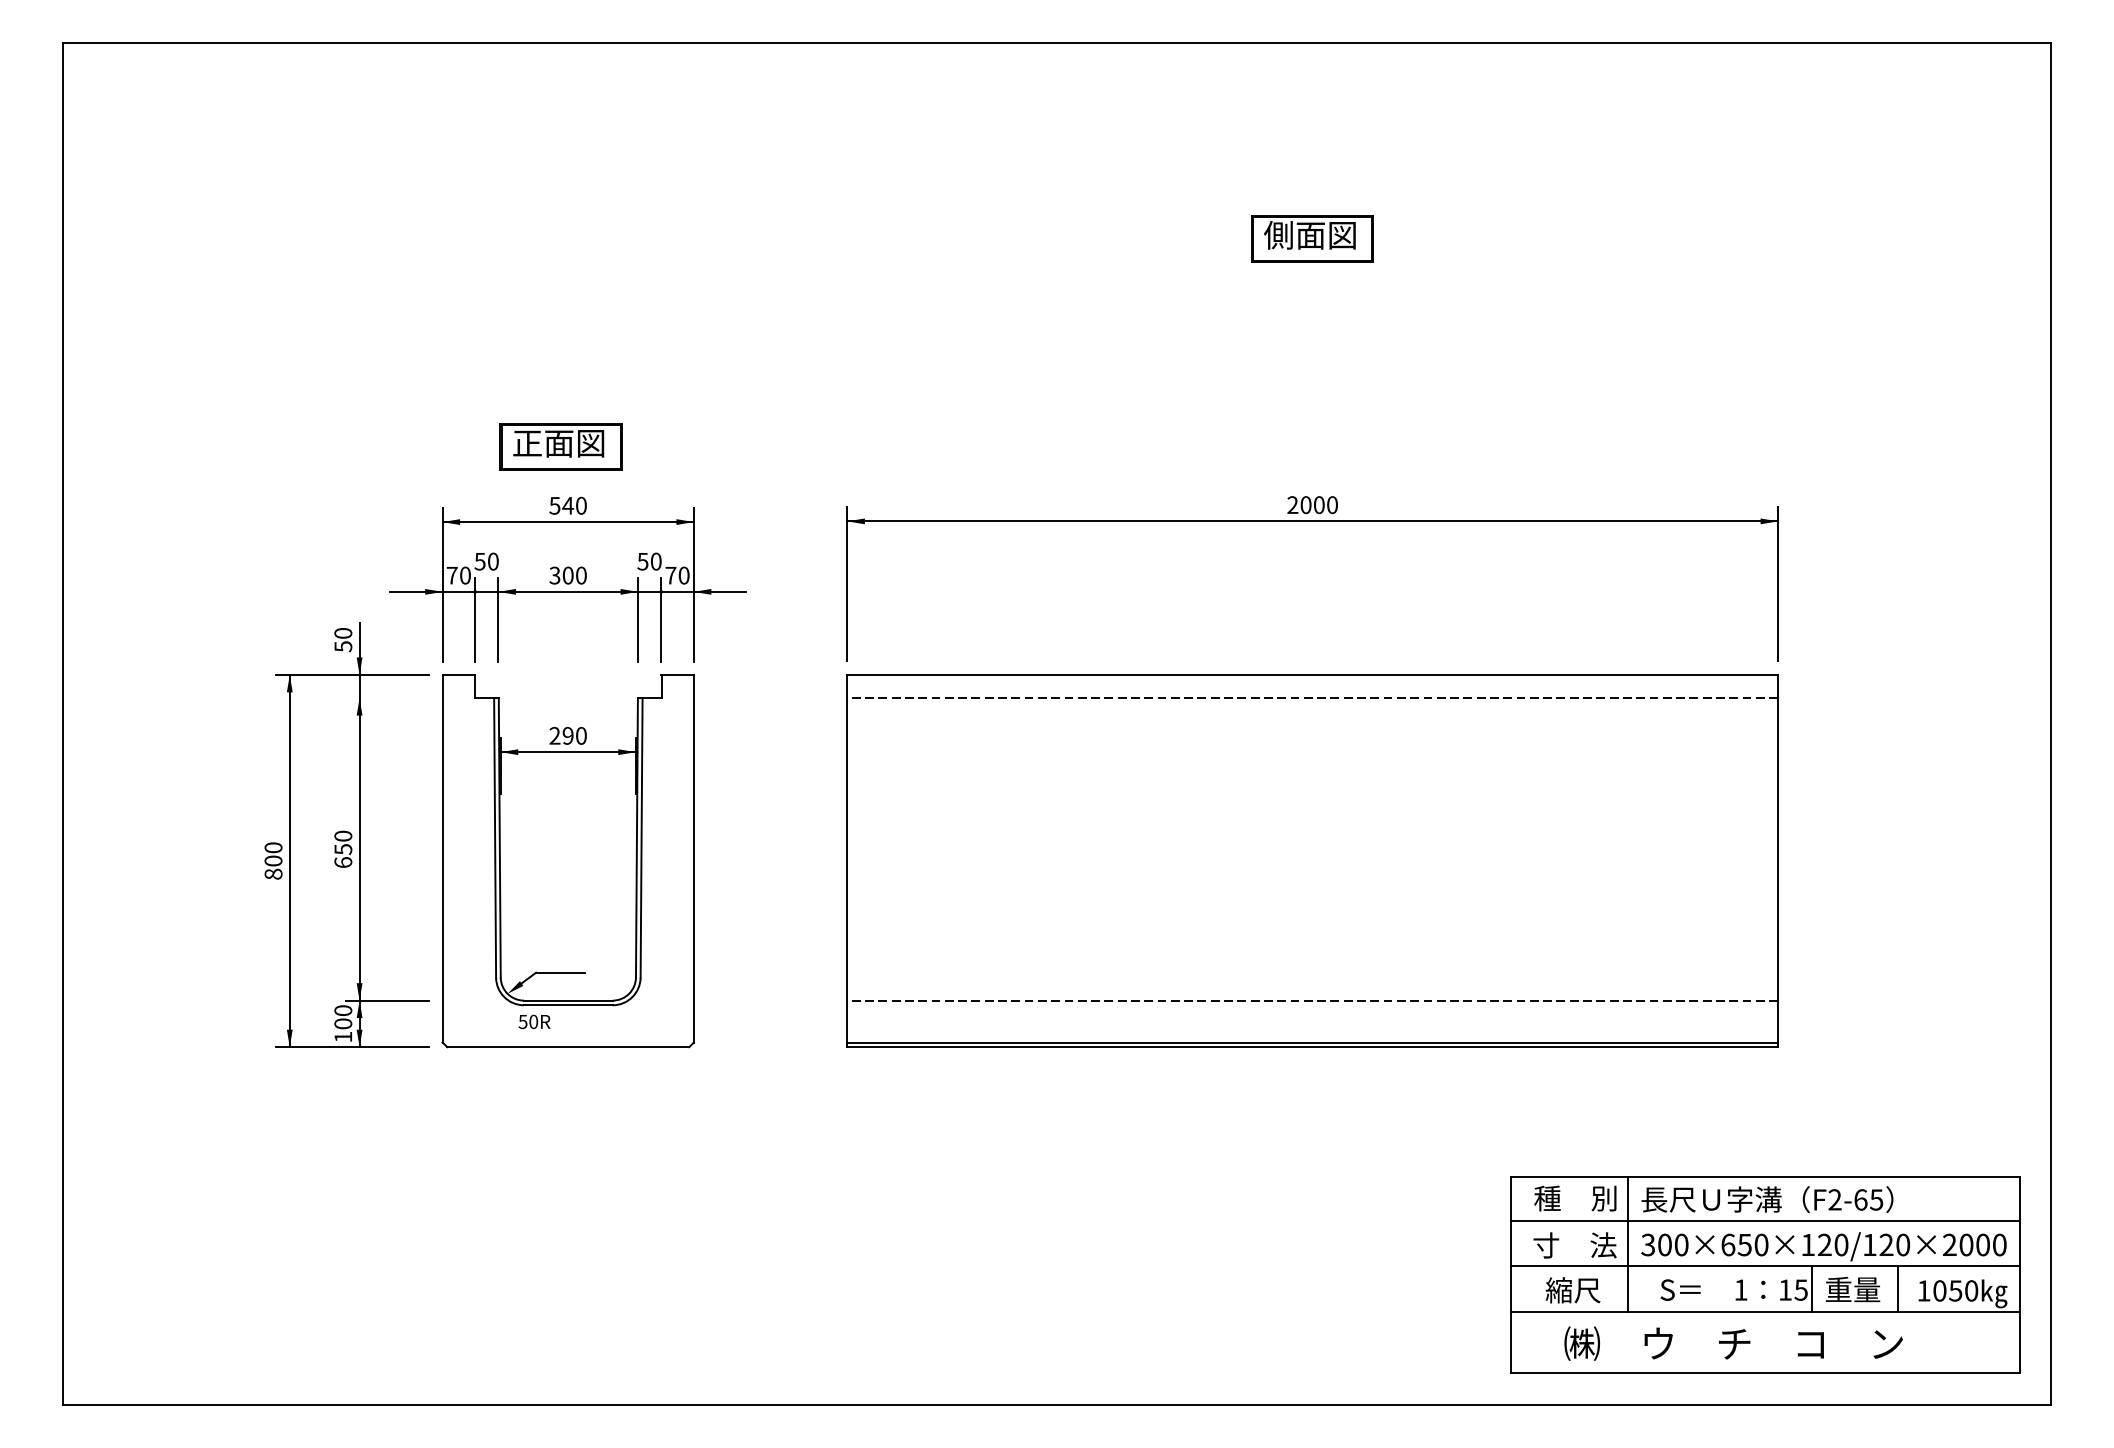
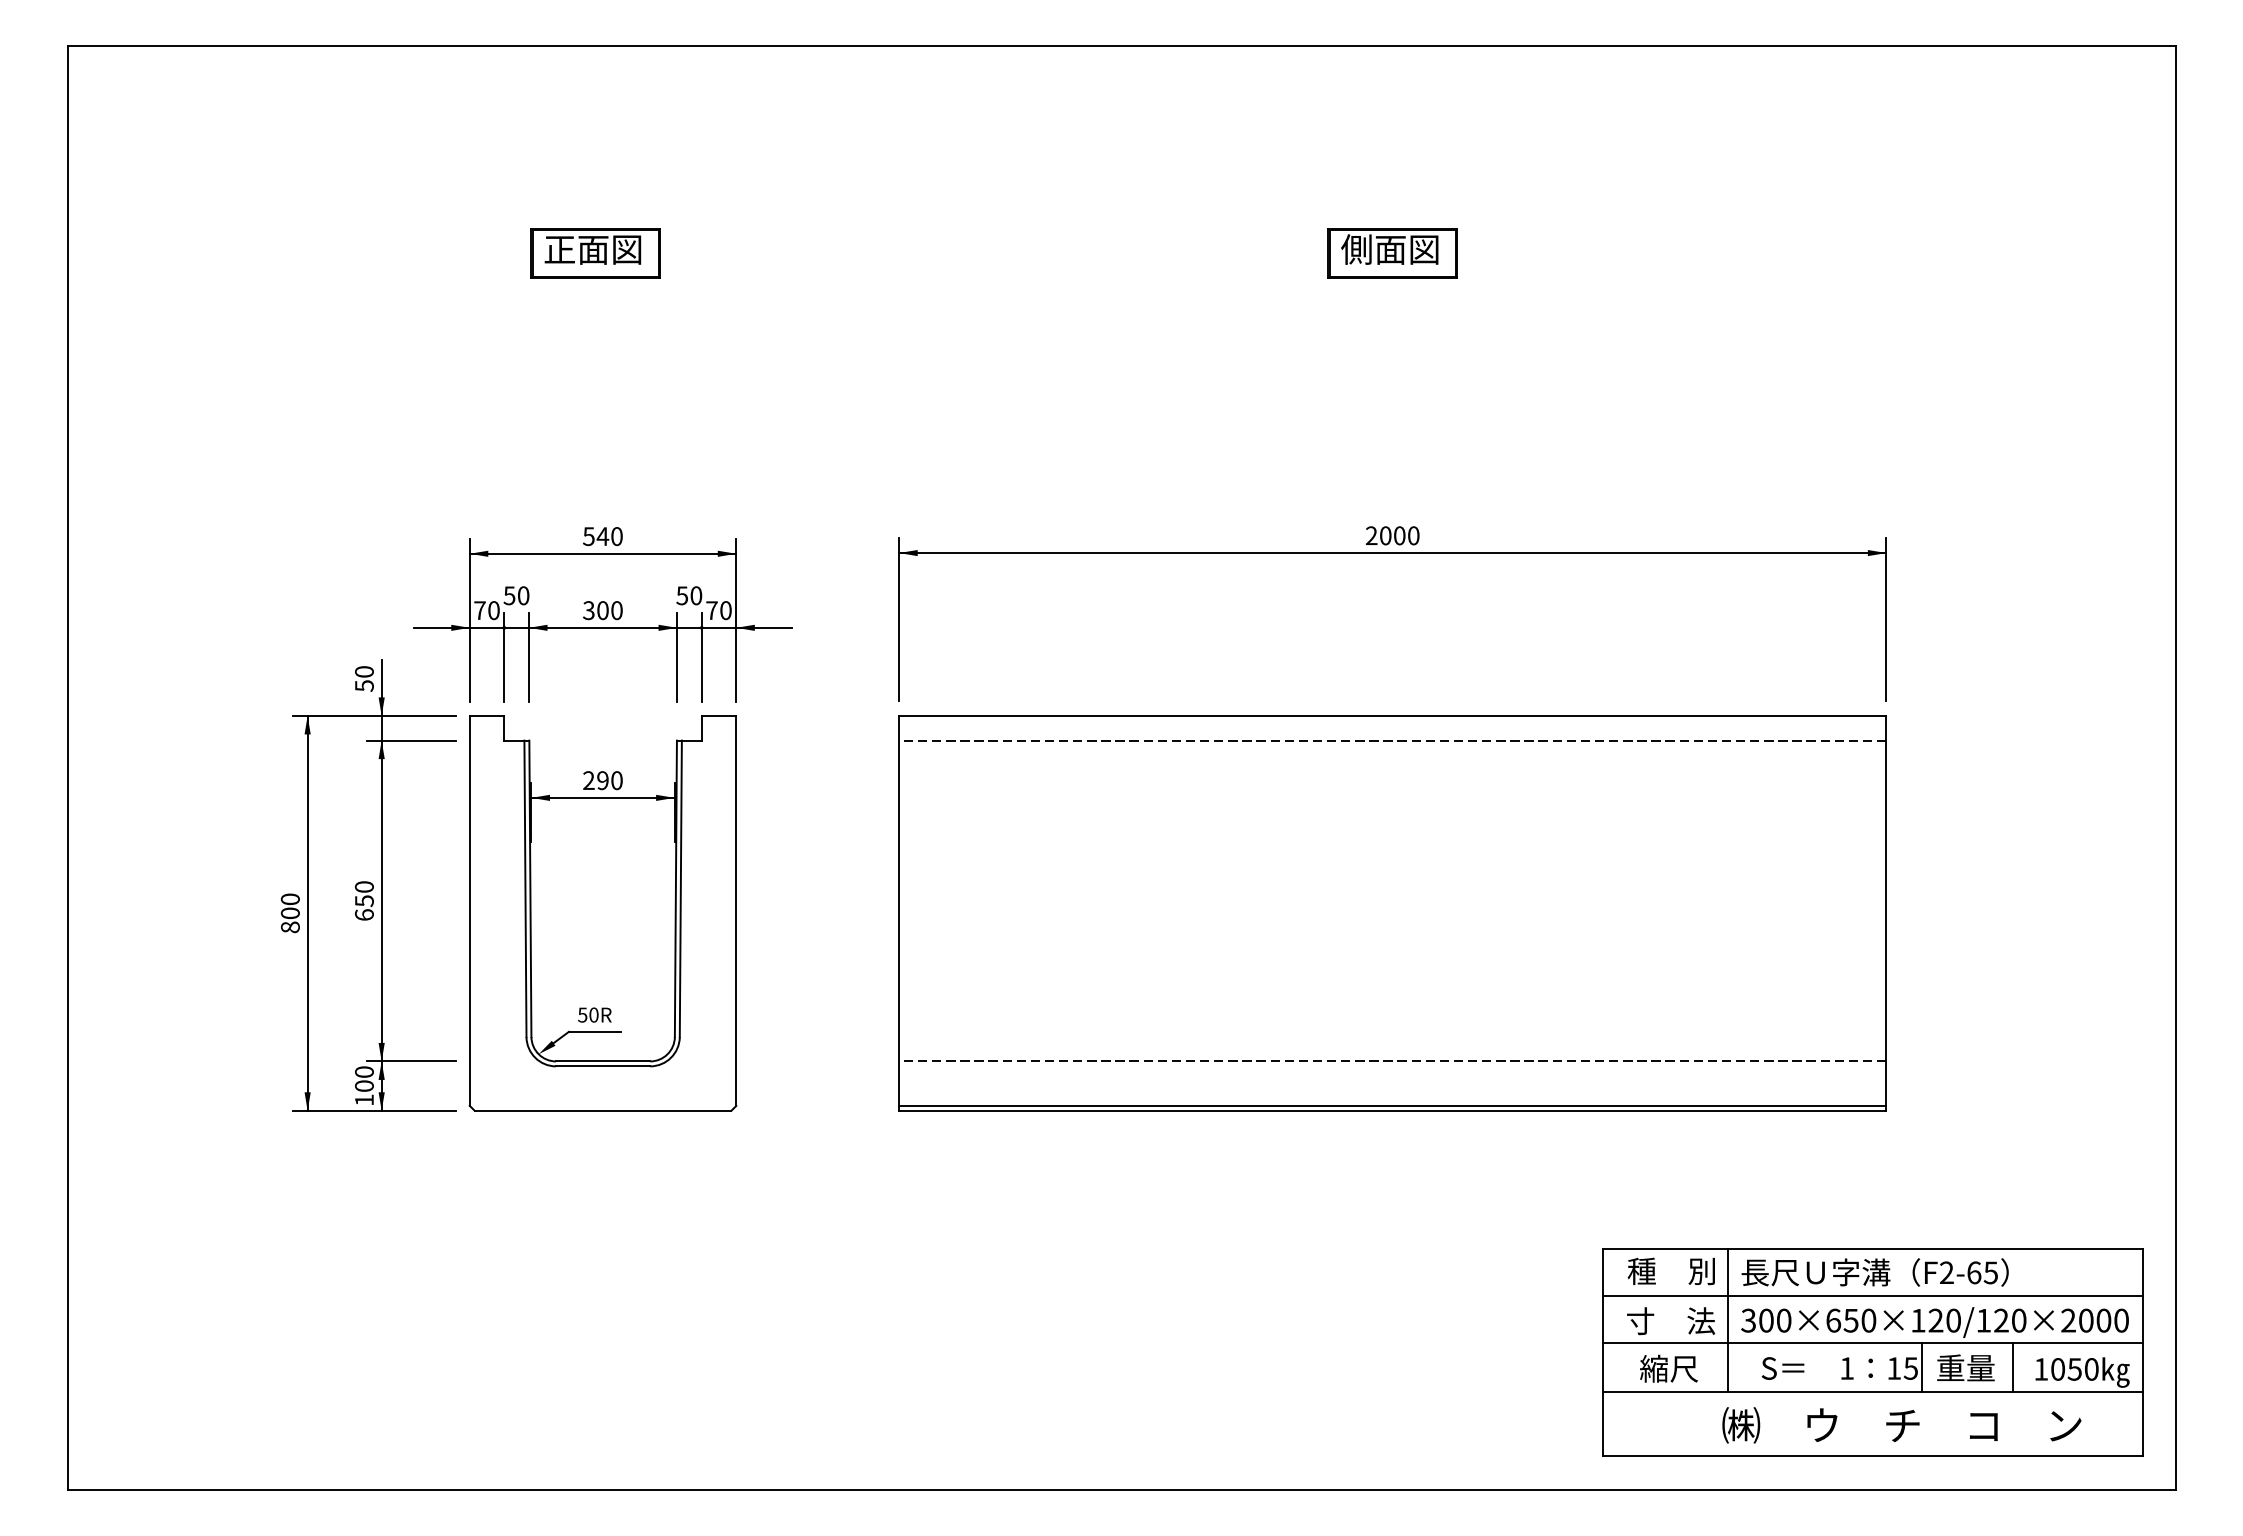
part: (560, 446) -> (594, 252), moved
line: (387, 698) -> (411, 740), added
text: (534, 1021) -> (594, 1014), moved
text: (1733, 1343) -> (1901, 1425), moved

